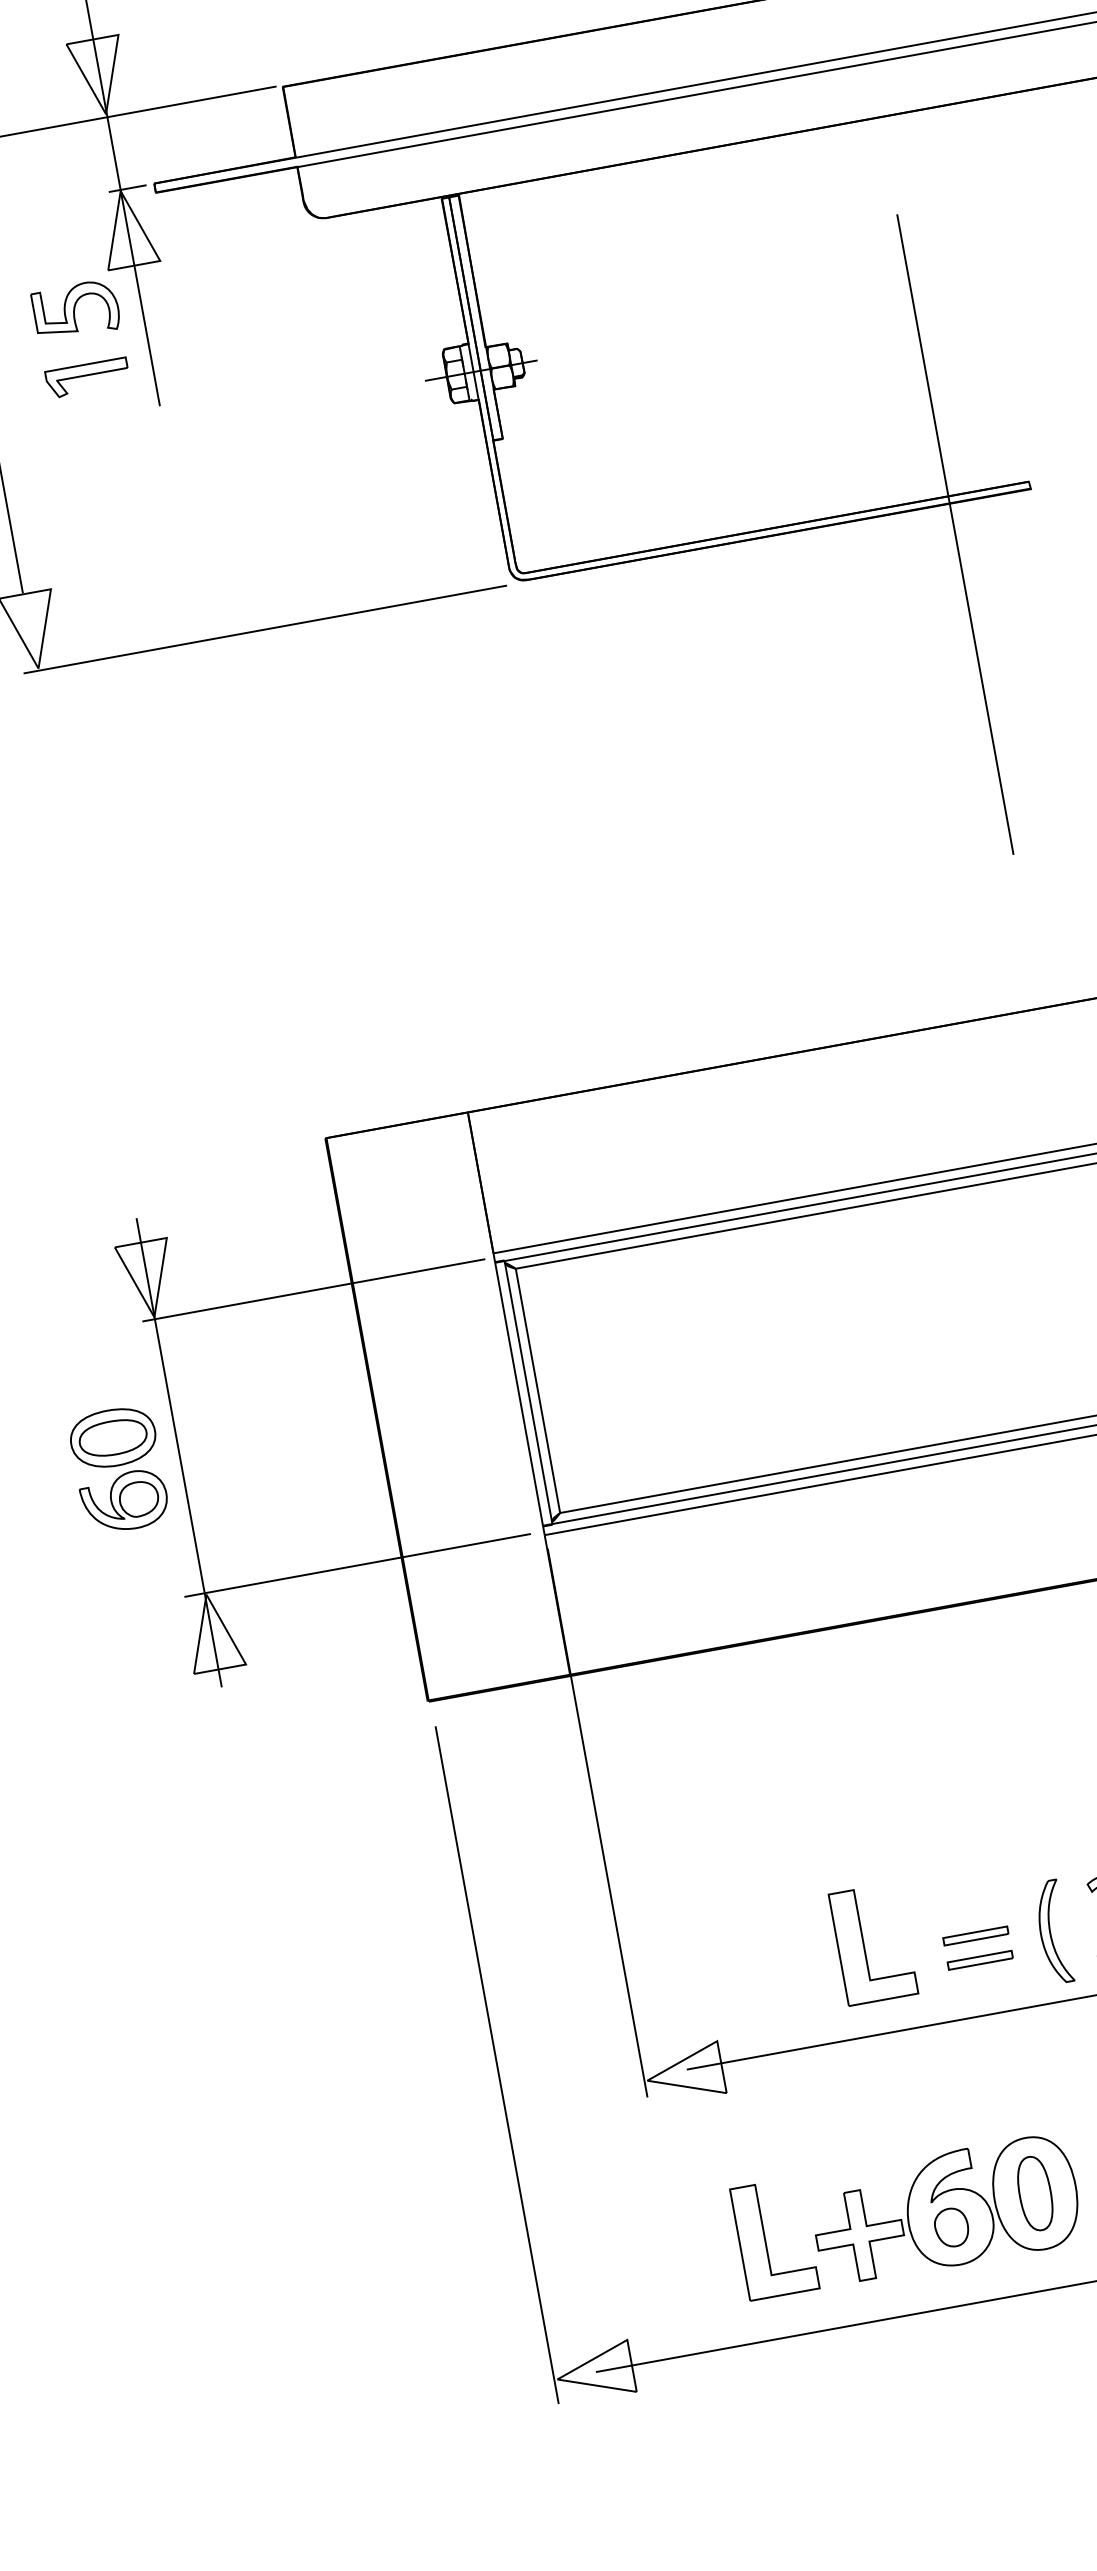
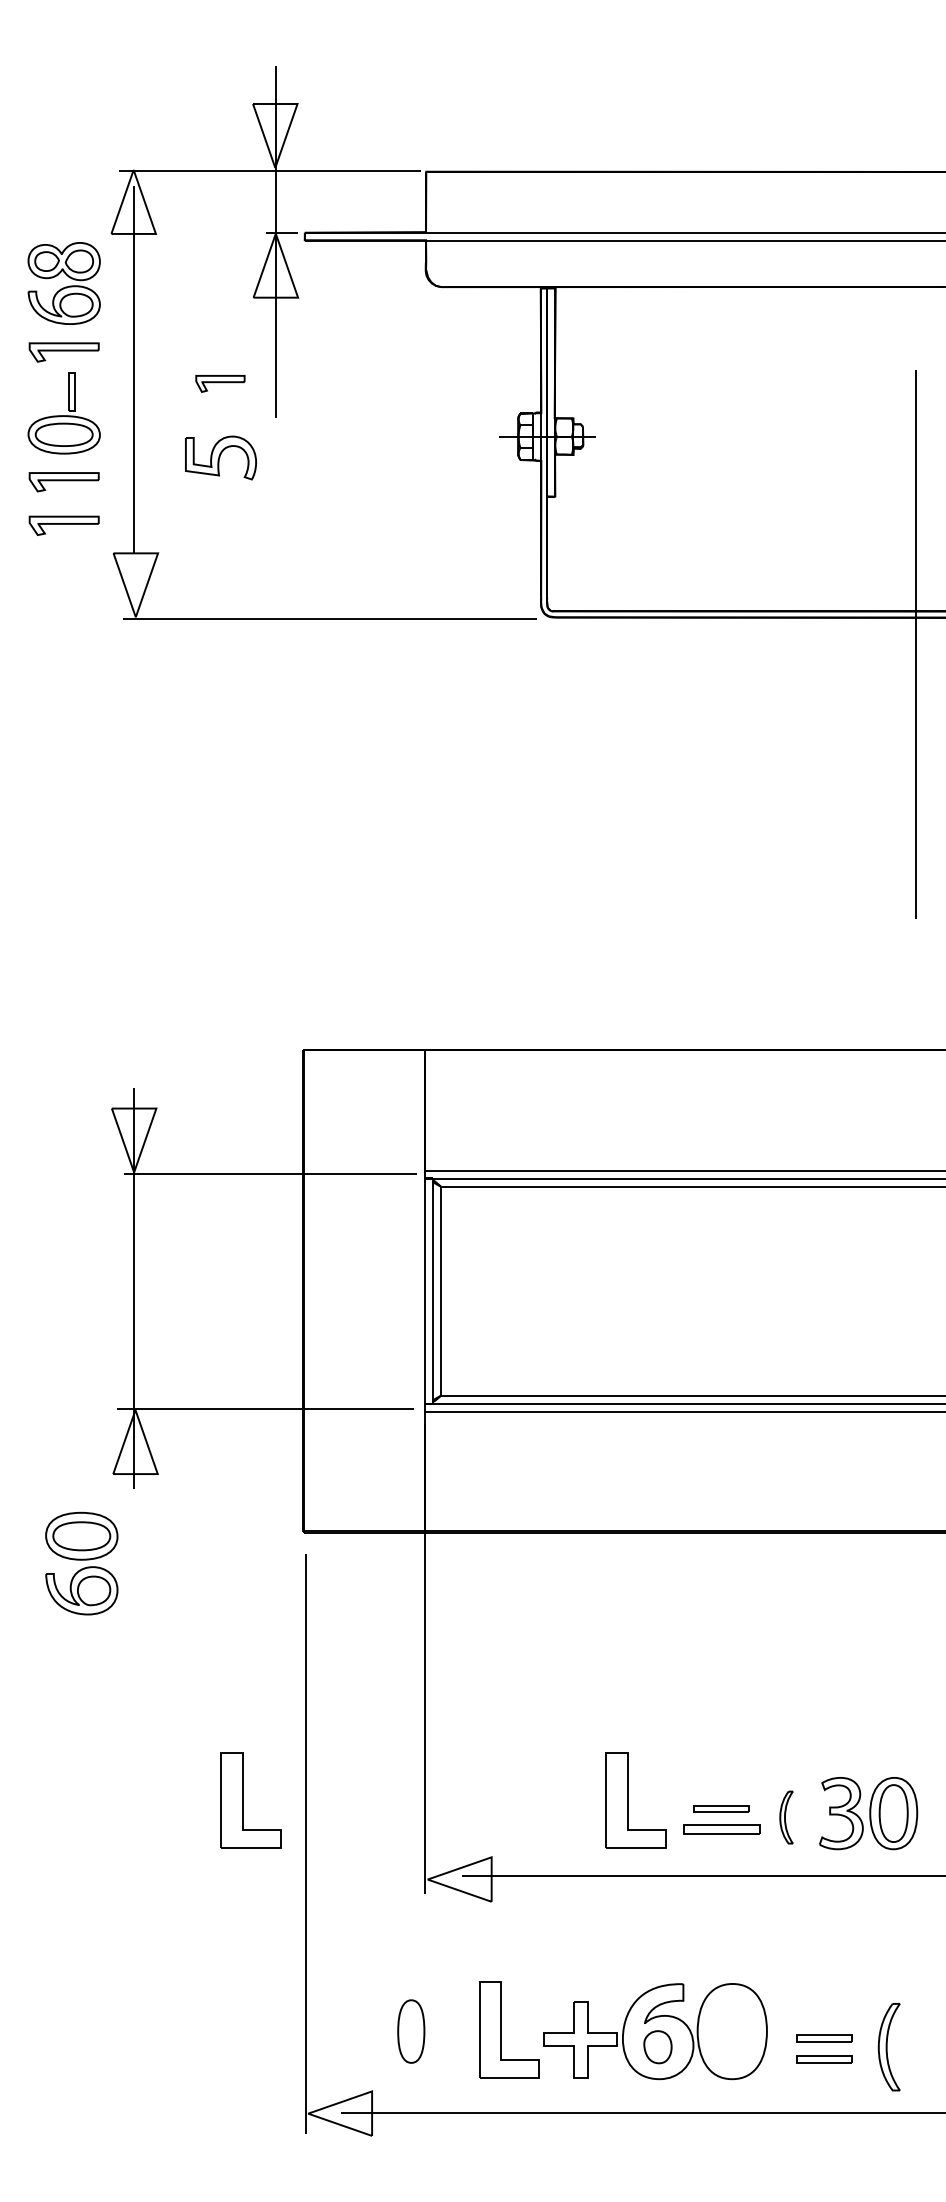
part: (75, 309) -> (220, 457), moved
part: (87, 377) -> (220, 383), size x0.7
part: (118, 1469) -> (81, 1563), moved
part: (1053, 1932) -> (786, 1817), size x0.6
part: (979, 1959) -> (721, 1829), size x1.4
part: (415, 2027) -> (243, 1800), added
part: (1035, 2193) -> (411, 2031), moved

